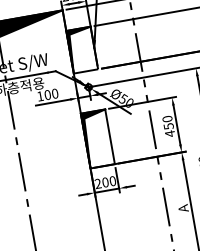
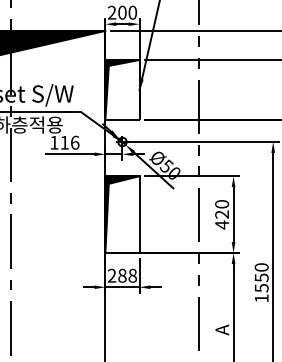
text: (51, 94) -> (69, 142), 100 -> 116
text: (169, 126) -> (222, 214), 450 -> 420
text: (109, 181) -> (127, 275), 200 -> 288

